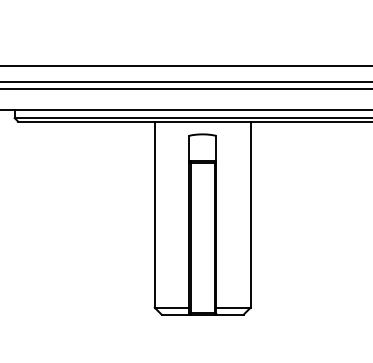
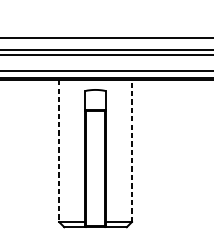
line: (250, 214) -> (131, 150), solid -> dashed
line: (154, 215) -> (58, 151), solid -> dashed

